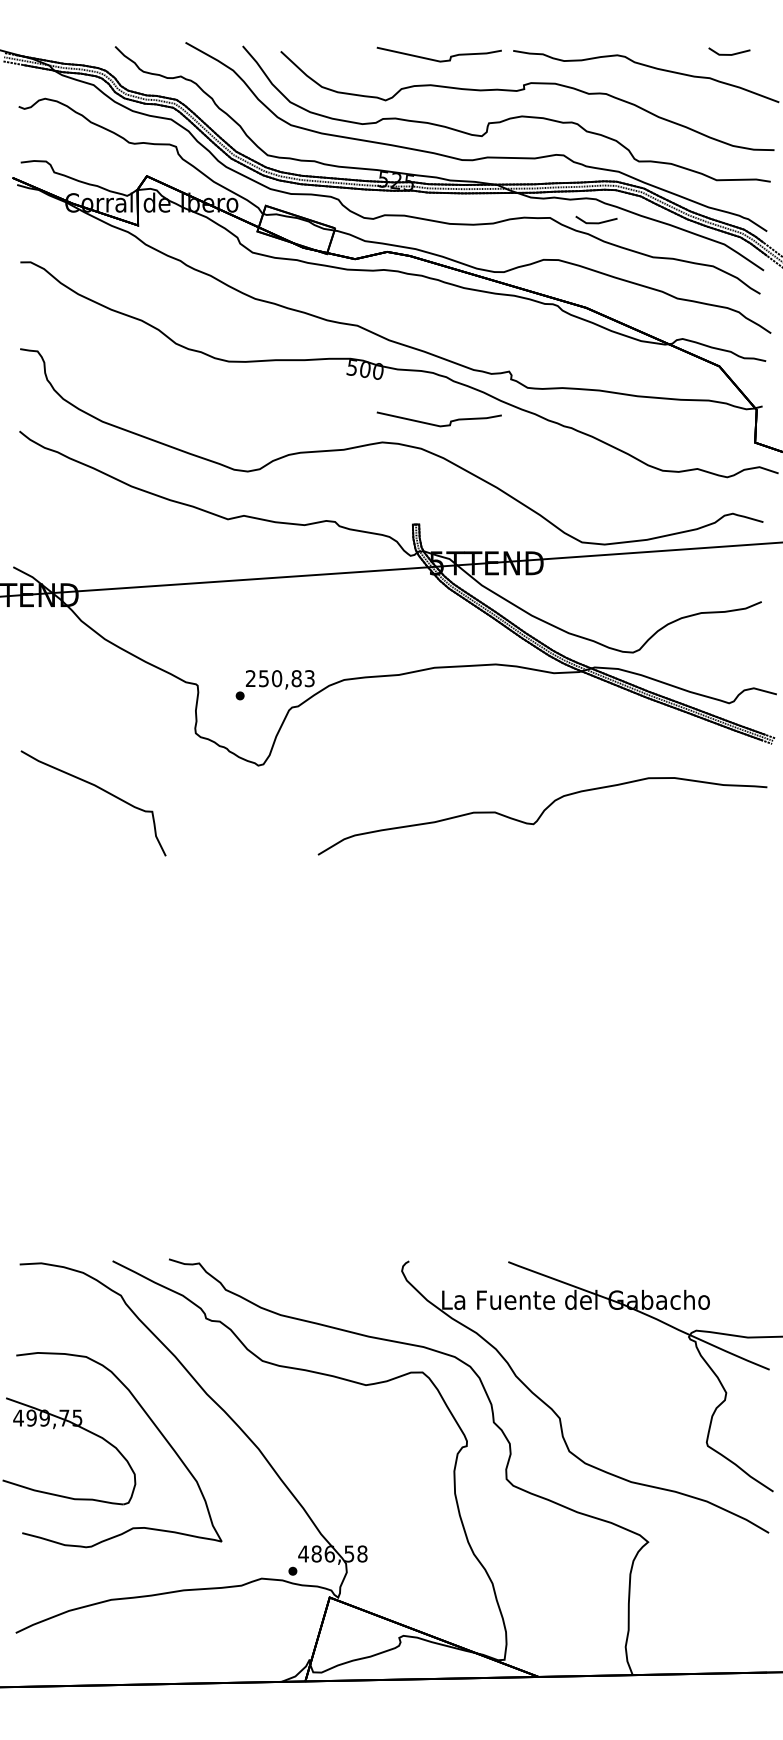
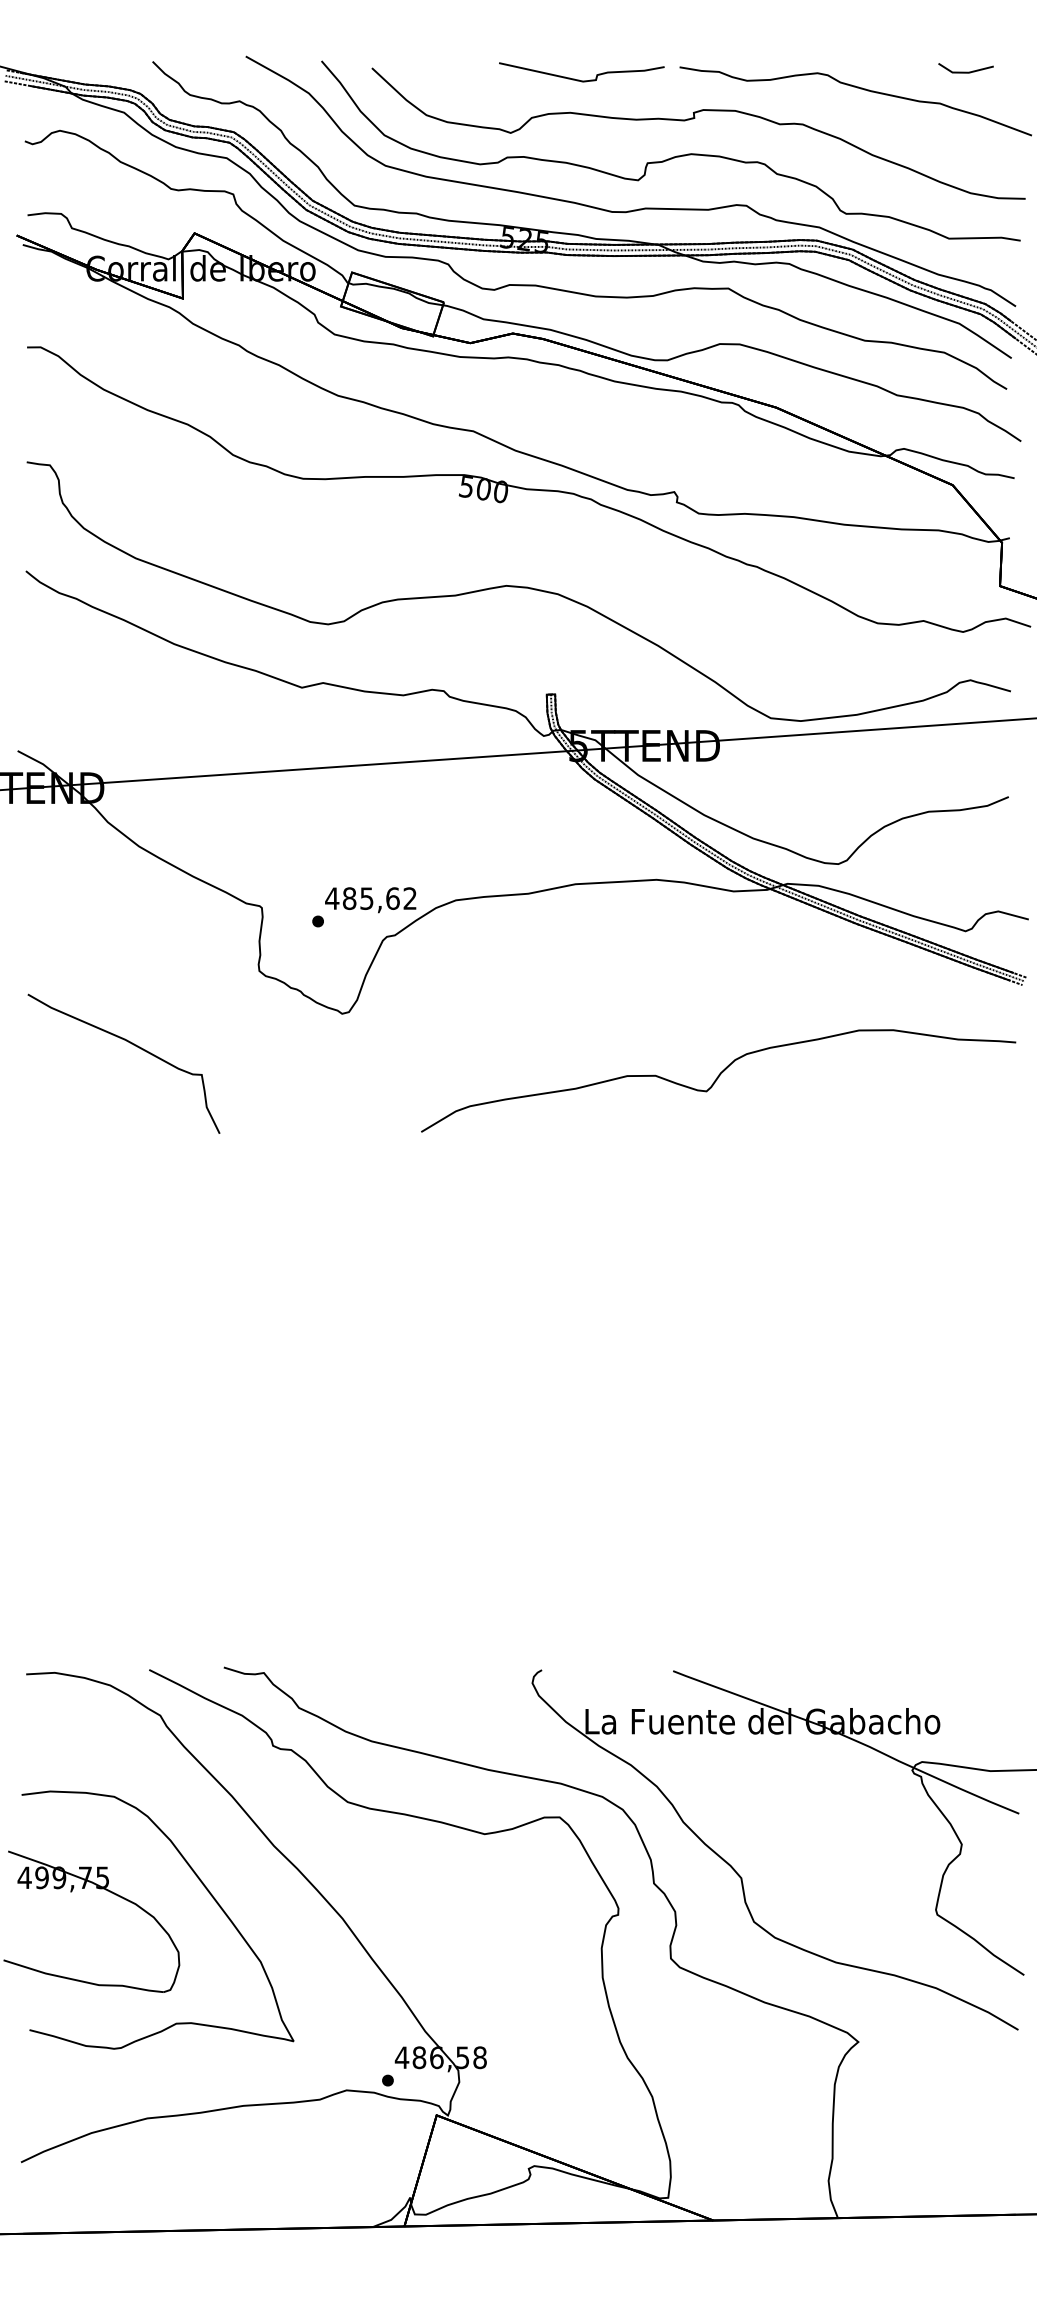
line: (596, 222) -> (789, 294), removed
curve: (437, 424) -> (579, 562), removed
text: (279, 678) -> (370, 898), 250,83 -> 485,62

